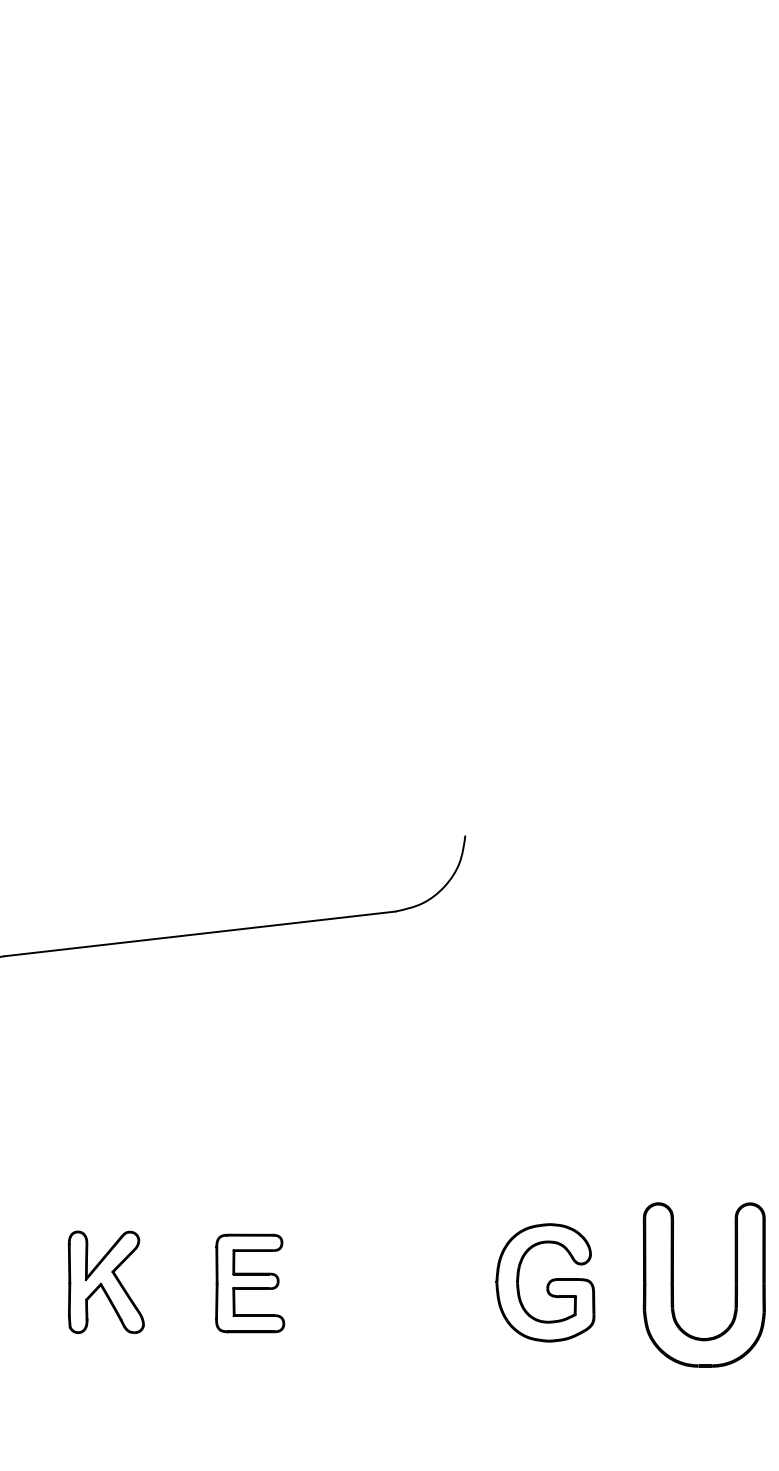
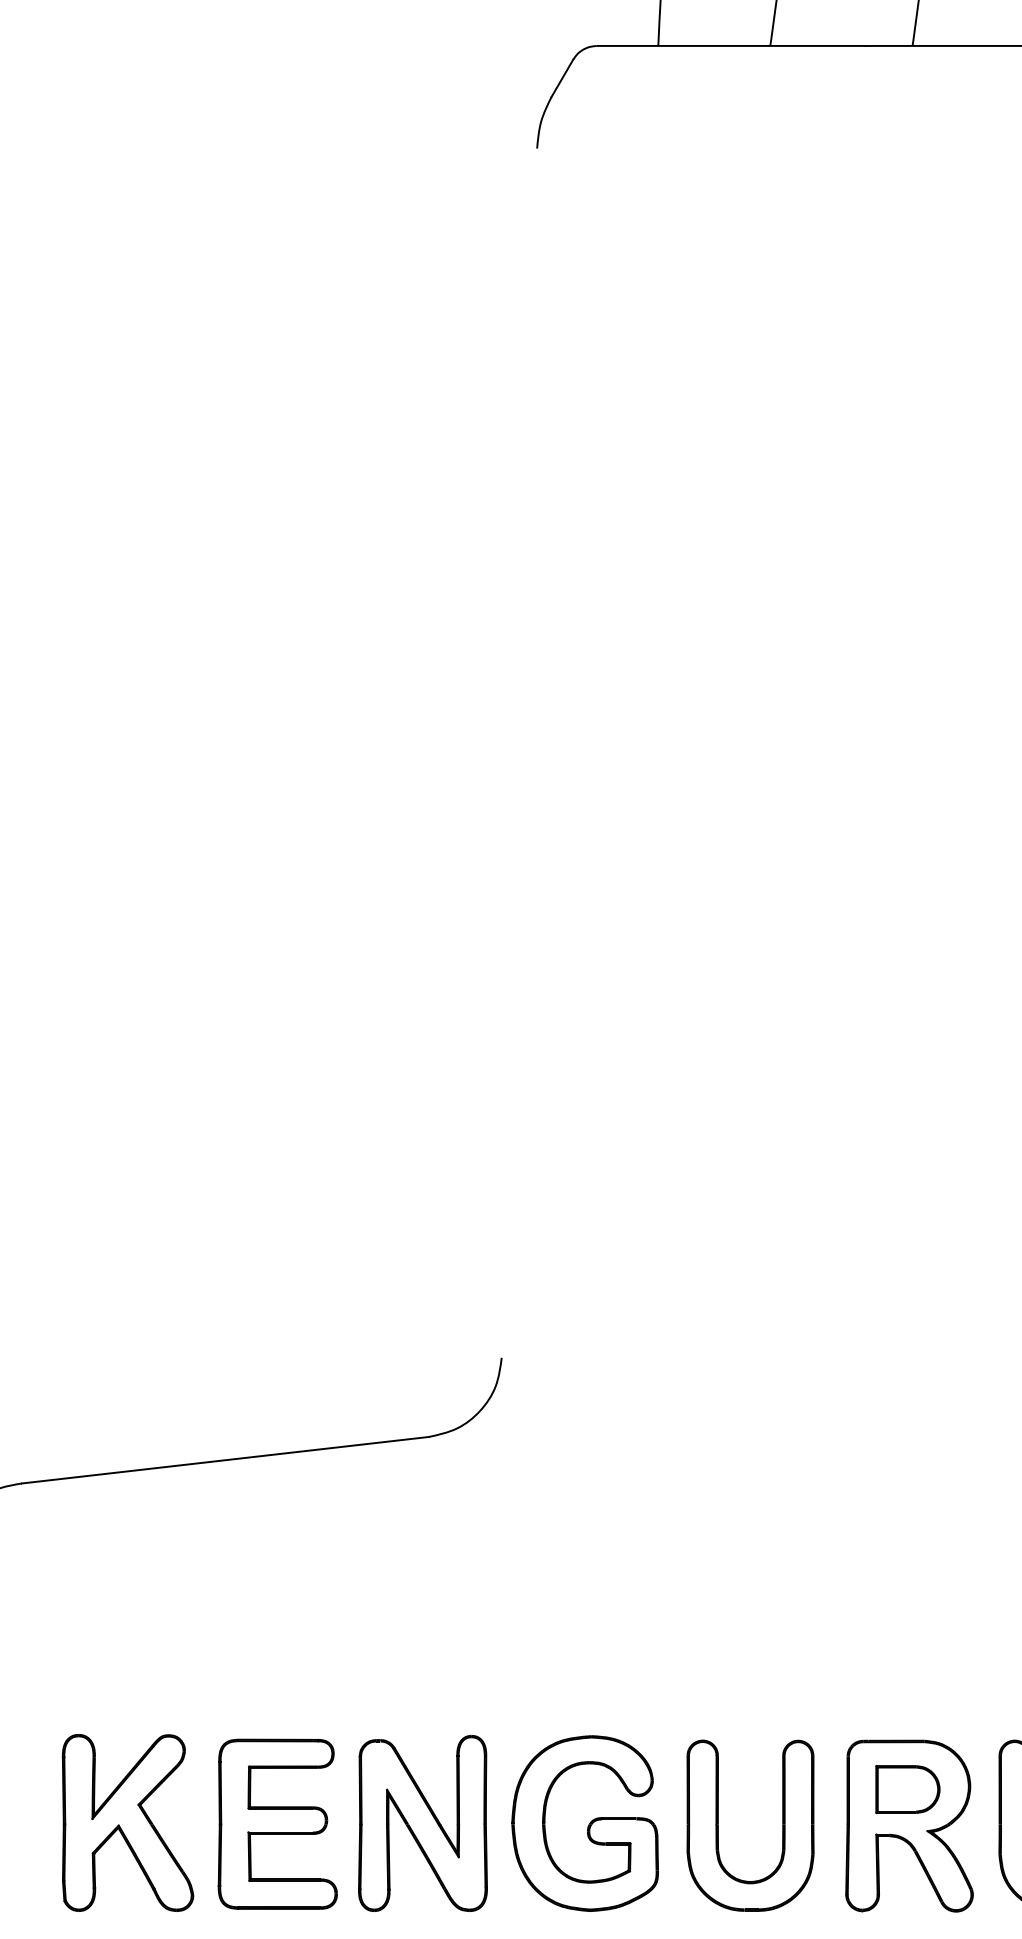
part: (105, 1281) -> (127, 1822), size x1.67
part: (249, 1282) -> (277, 1823), size x1.67
part: (389, 1282) -> (422, 1823), added
part: (544, 1282) -> (584, 1823), size x1.43

